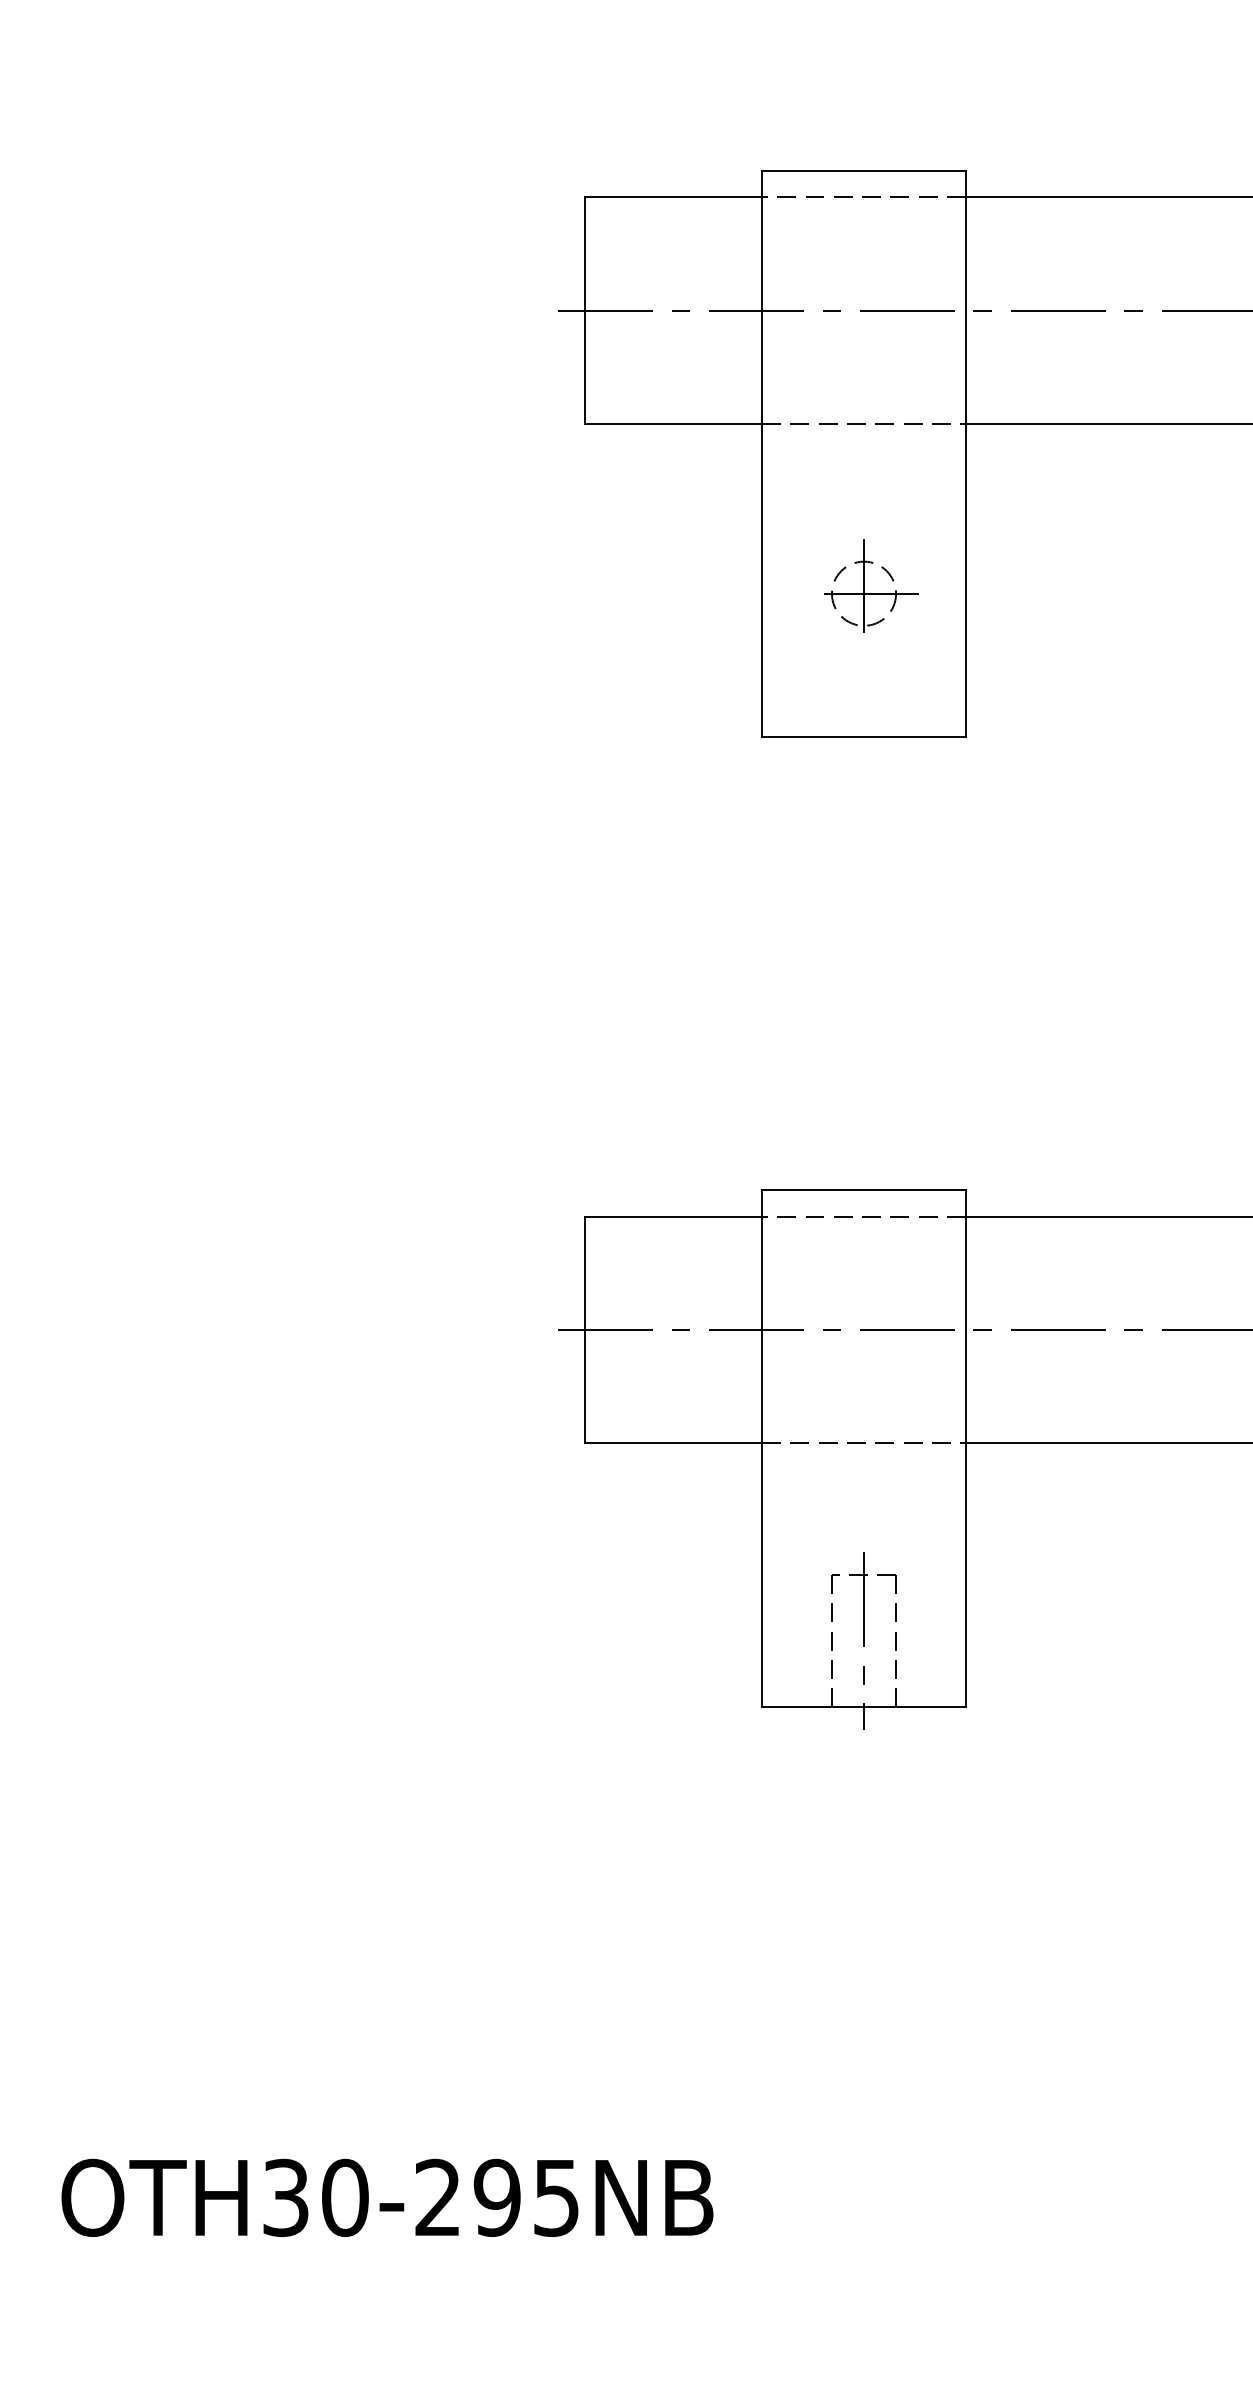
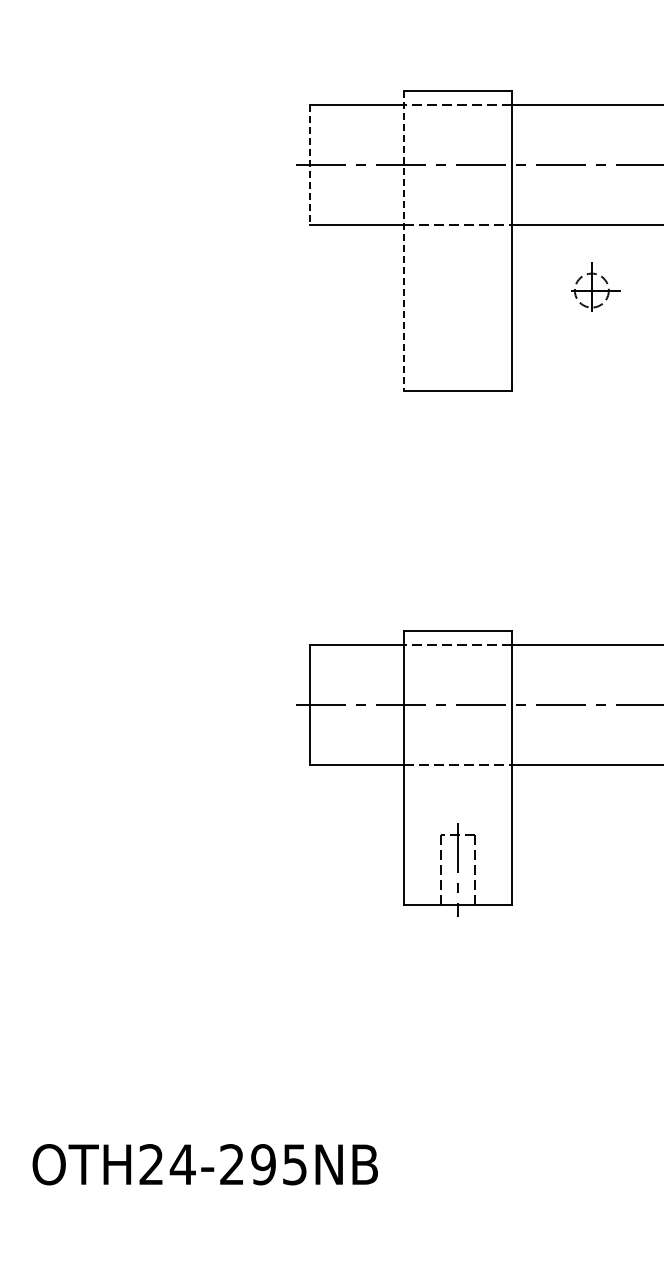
line: (584, 312) -> (309, 165), solid -> dashed
line: (761, 455) -> (403, 241), solid -> dashed
part: (870, 585) -> (595, 286), moved
text: (316, 2197) -> (167, 1164), OTH30-295NB -> OTH24-295NB

